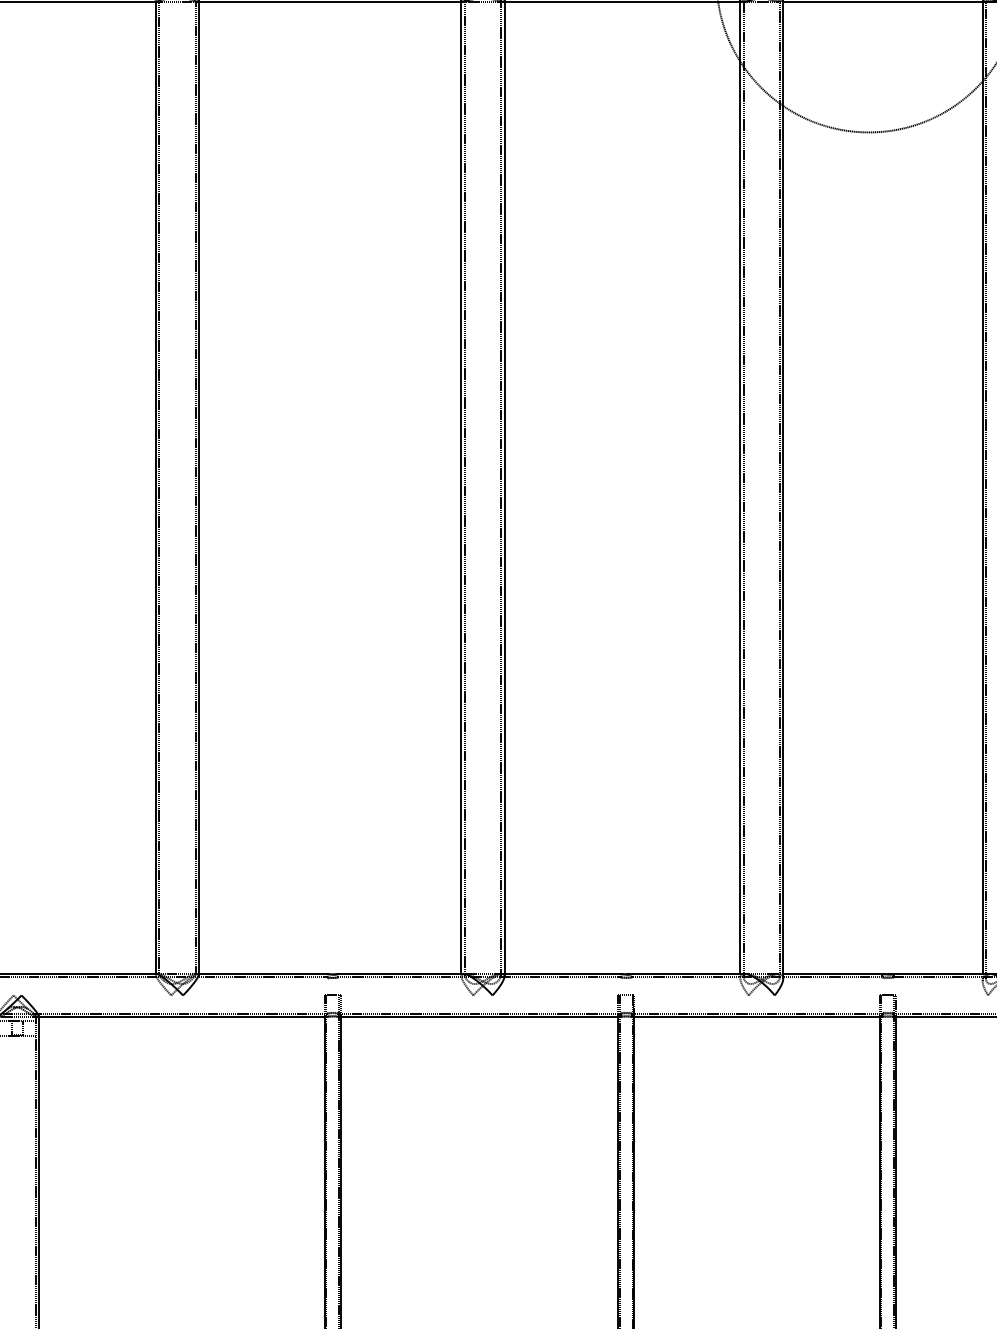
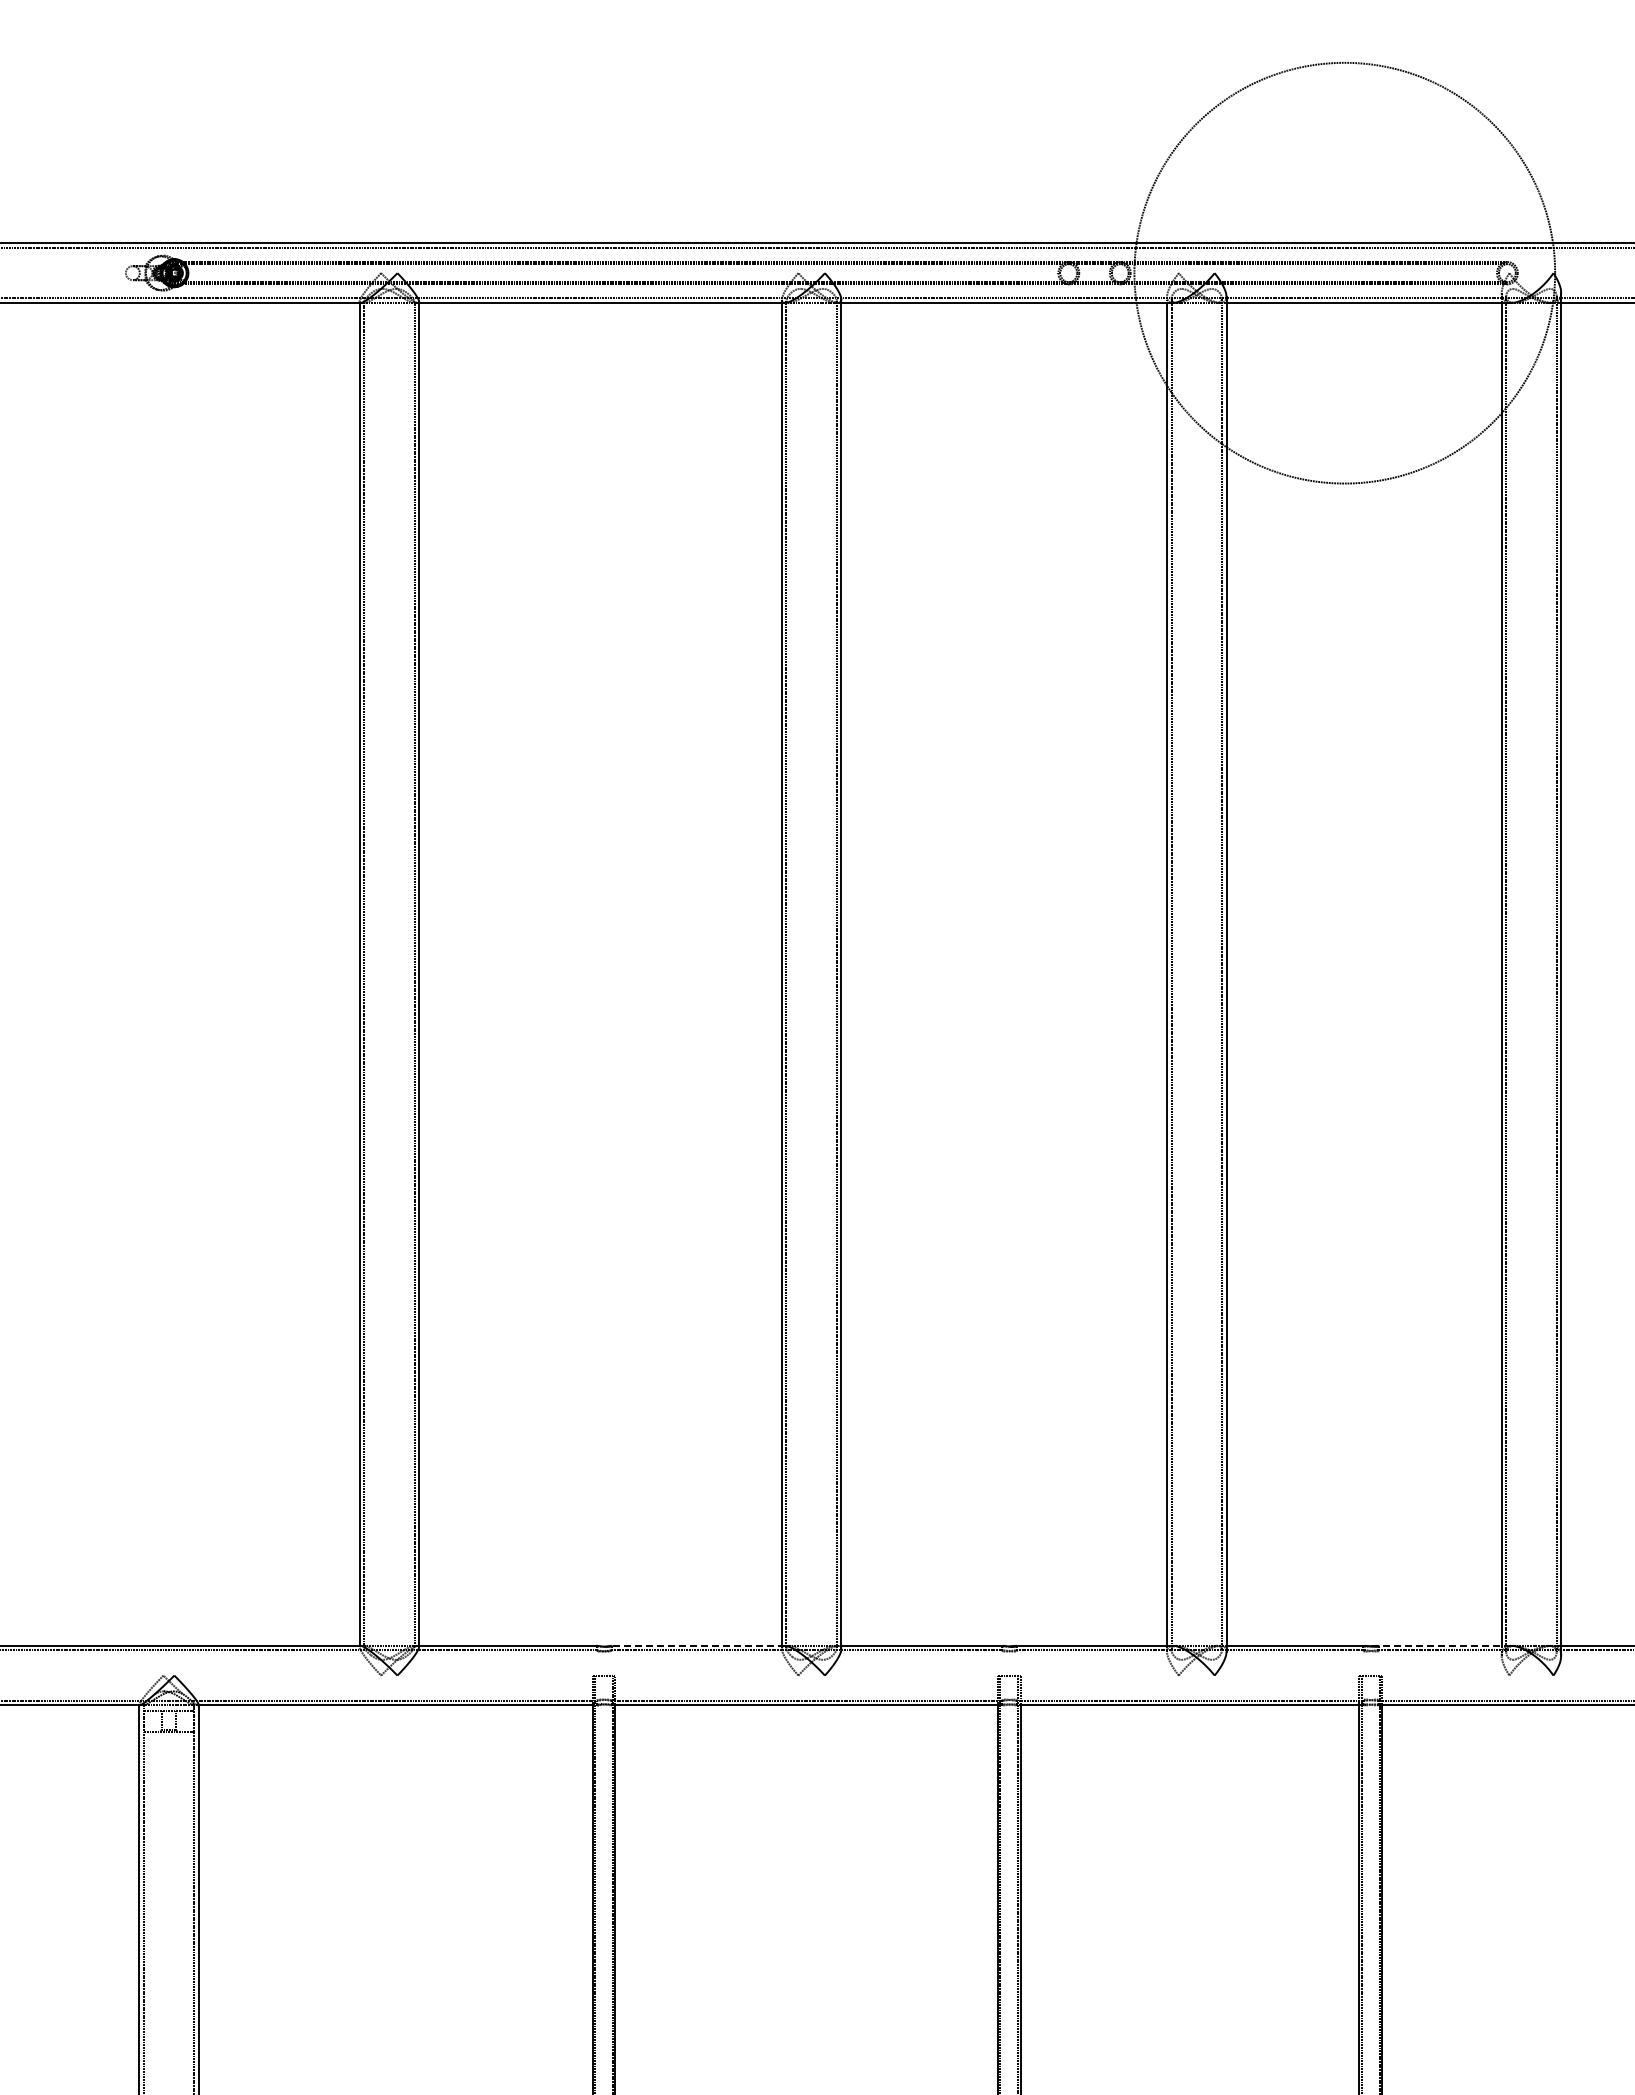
line: (401, 973) -> (698, 1645), solid -> dashed
line: (940, 973) -> (1443, 1645), solid -> dashed

